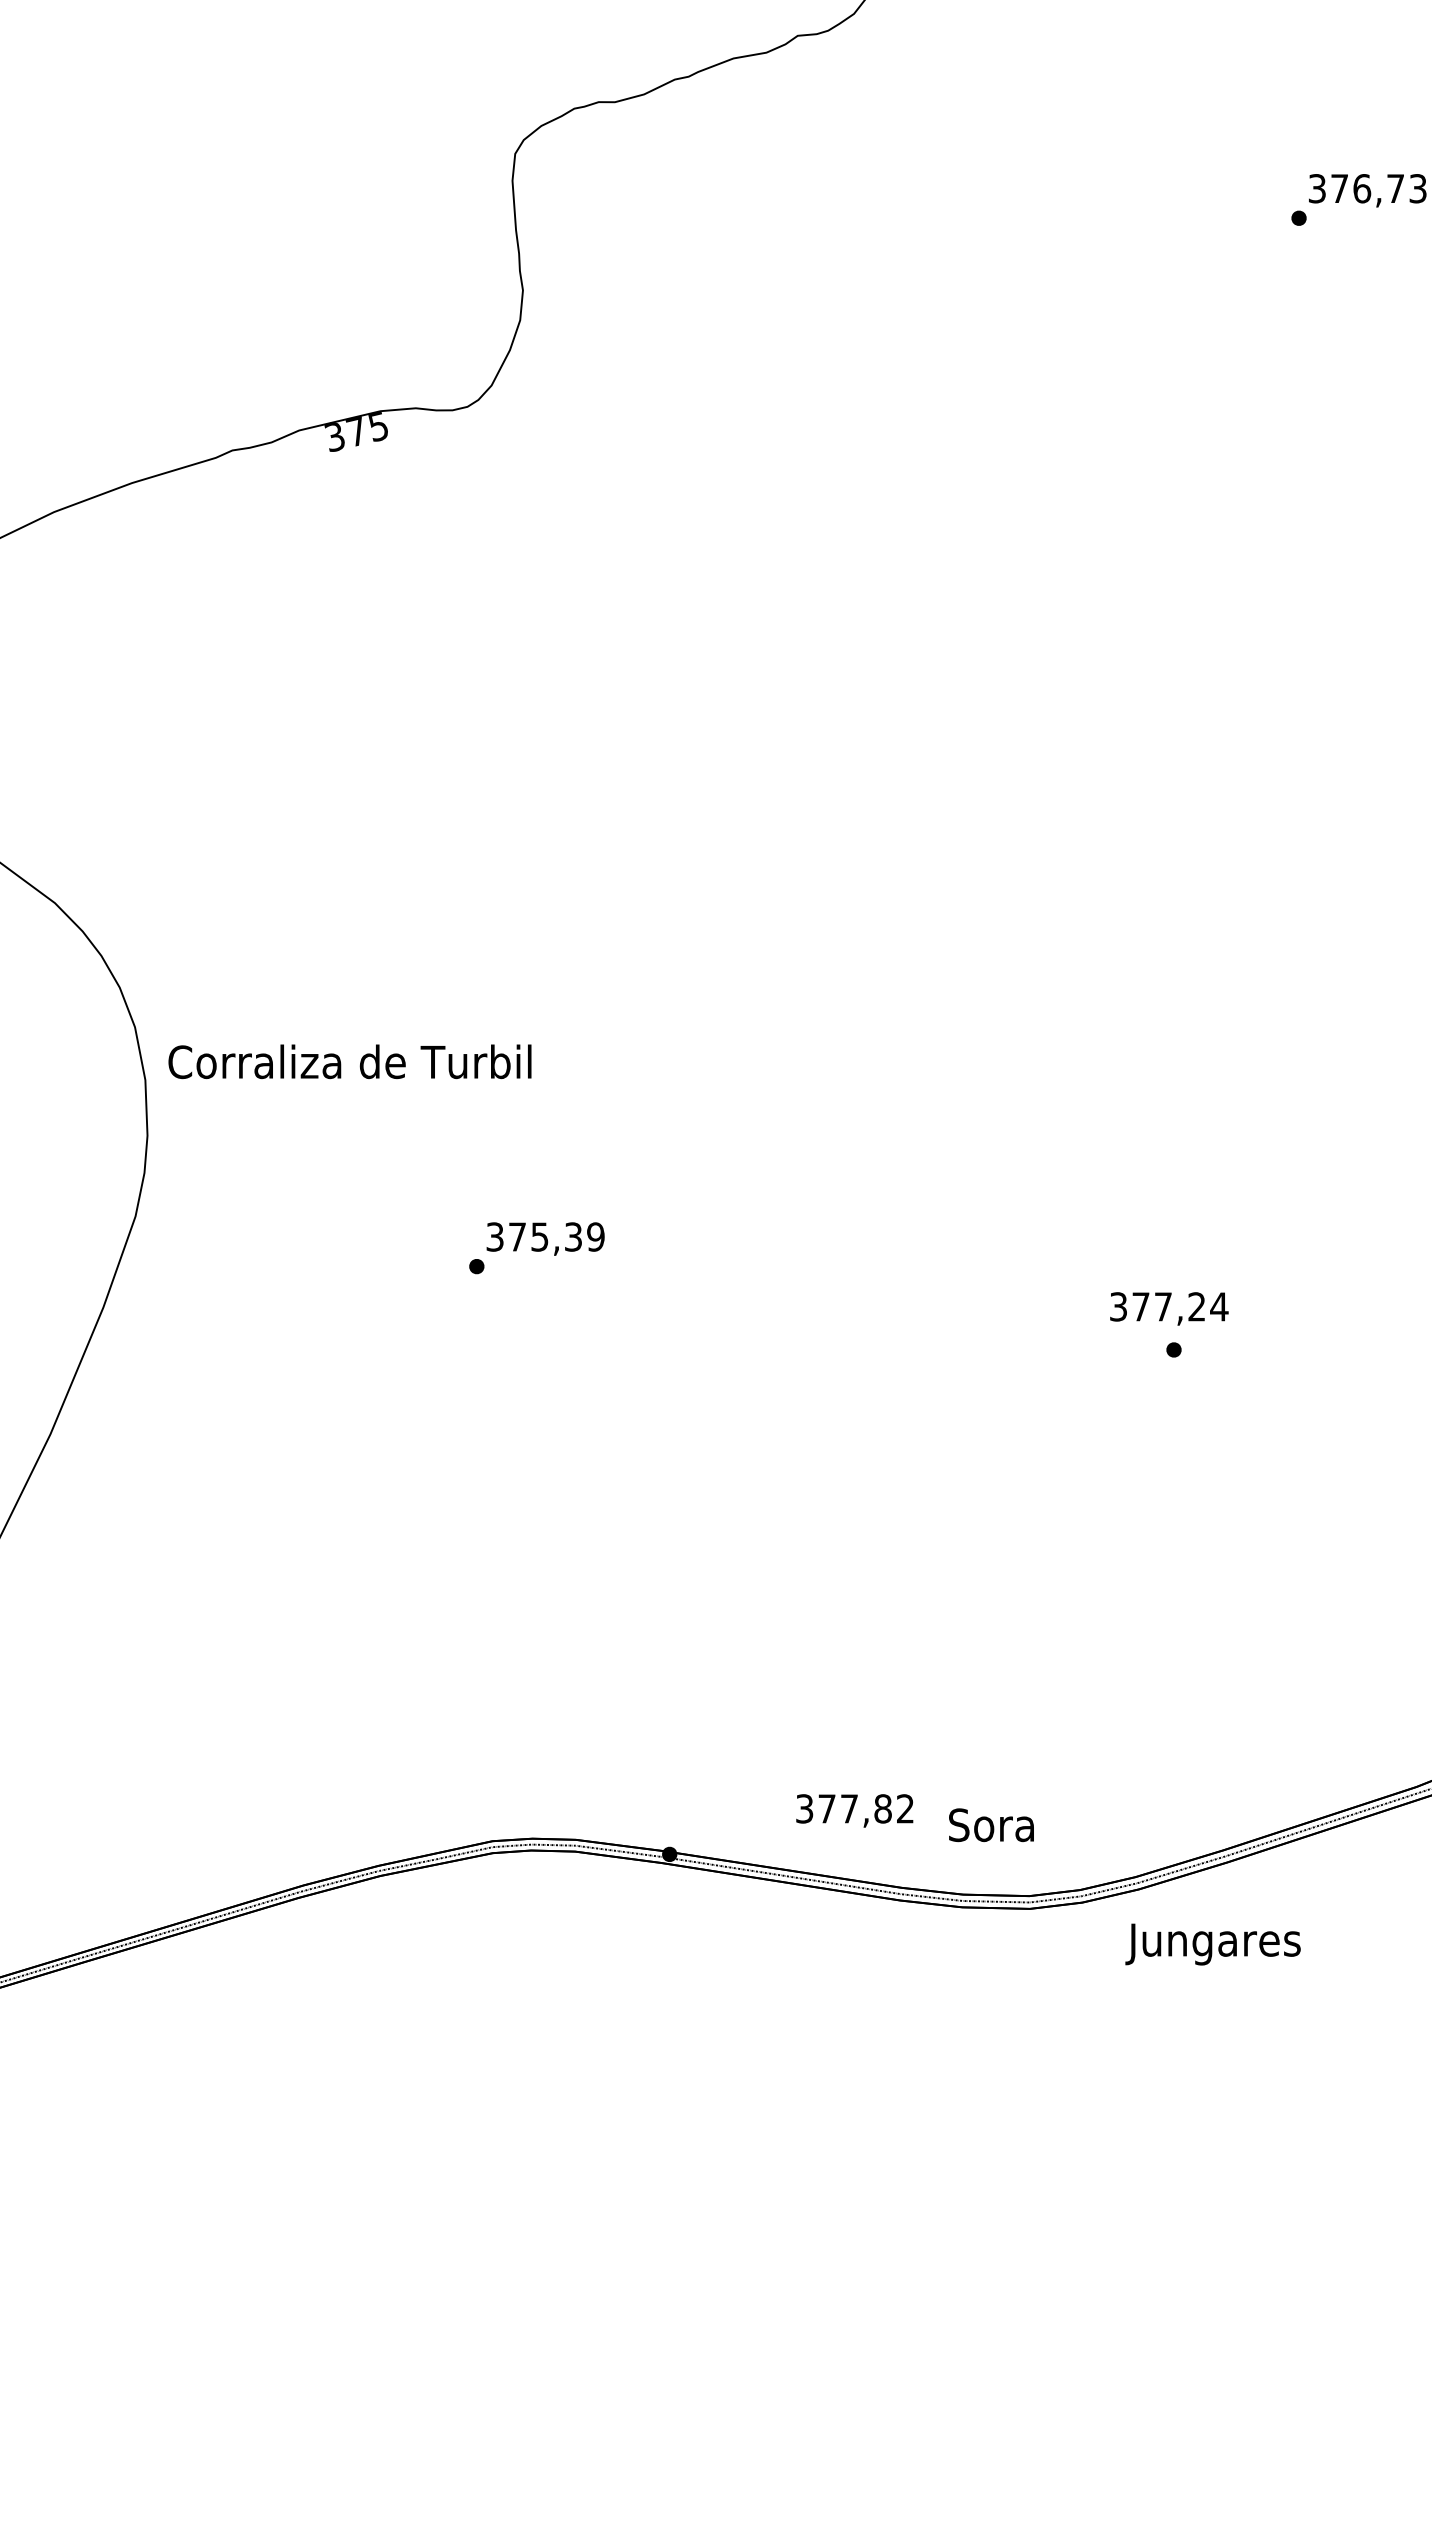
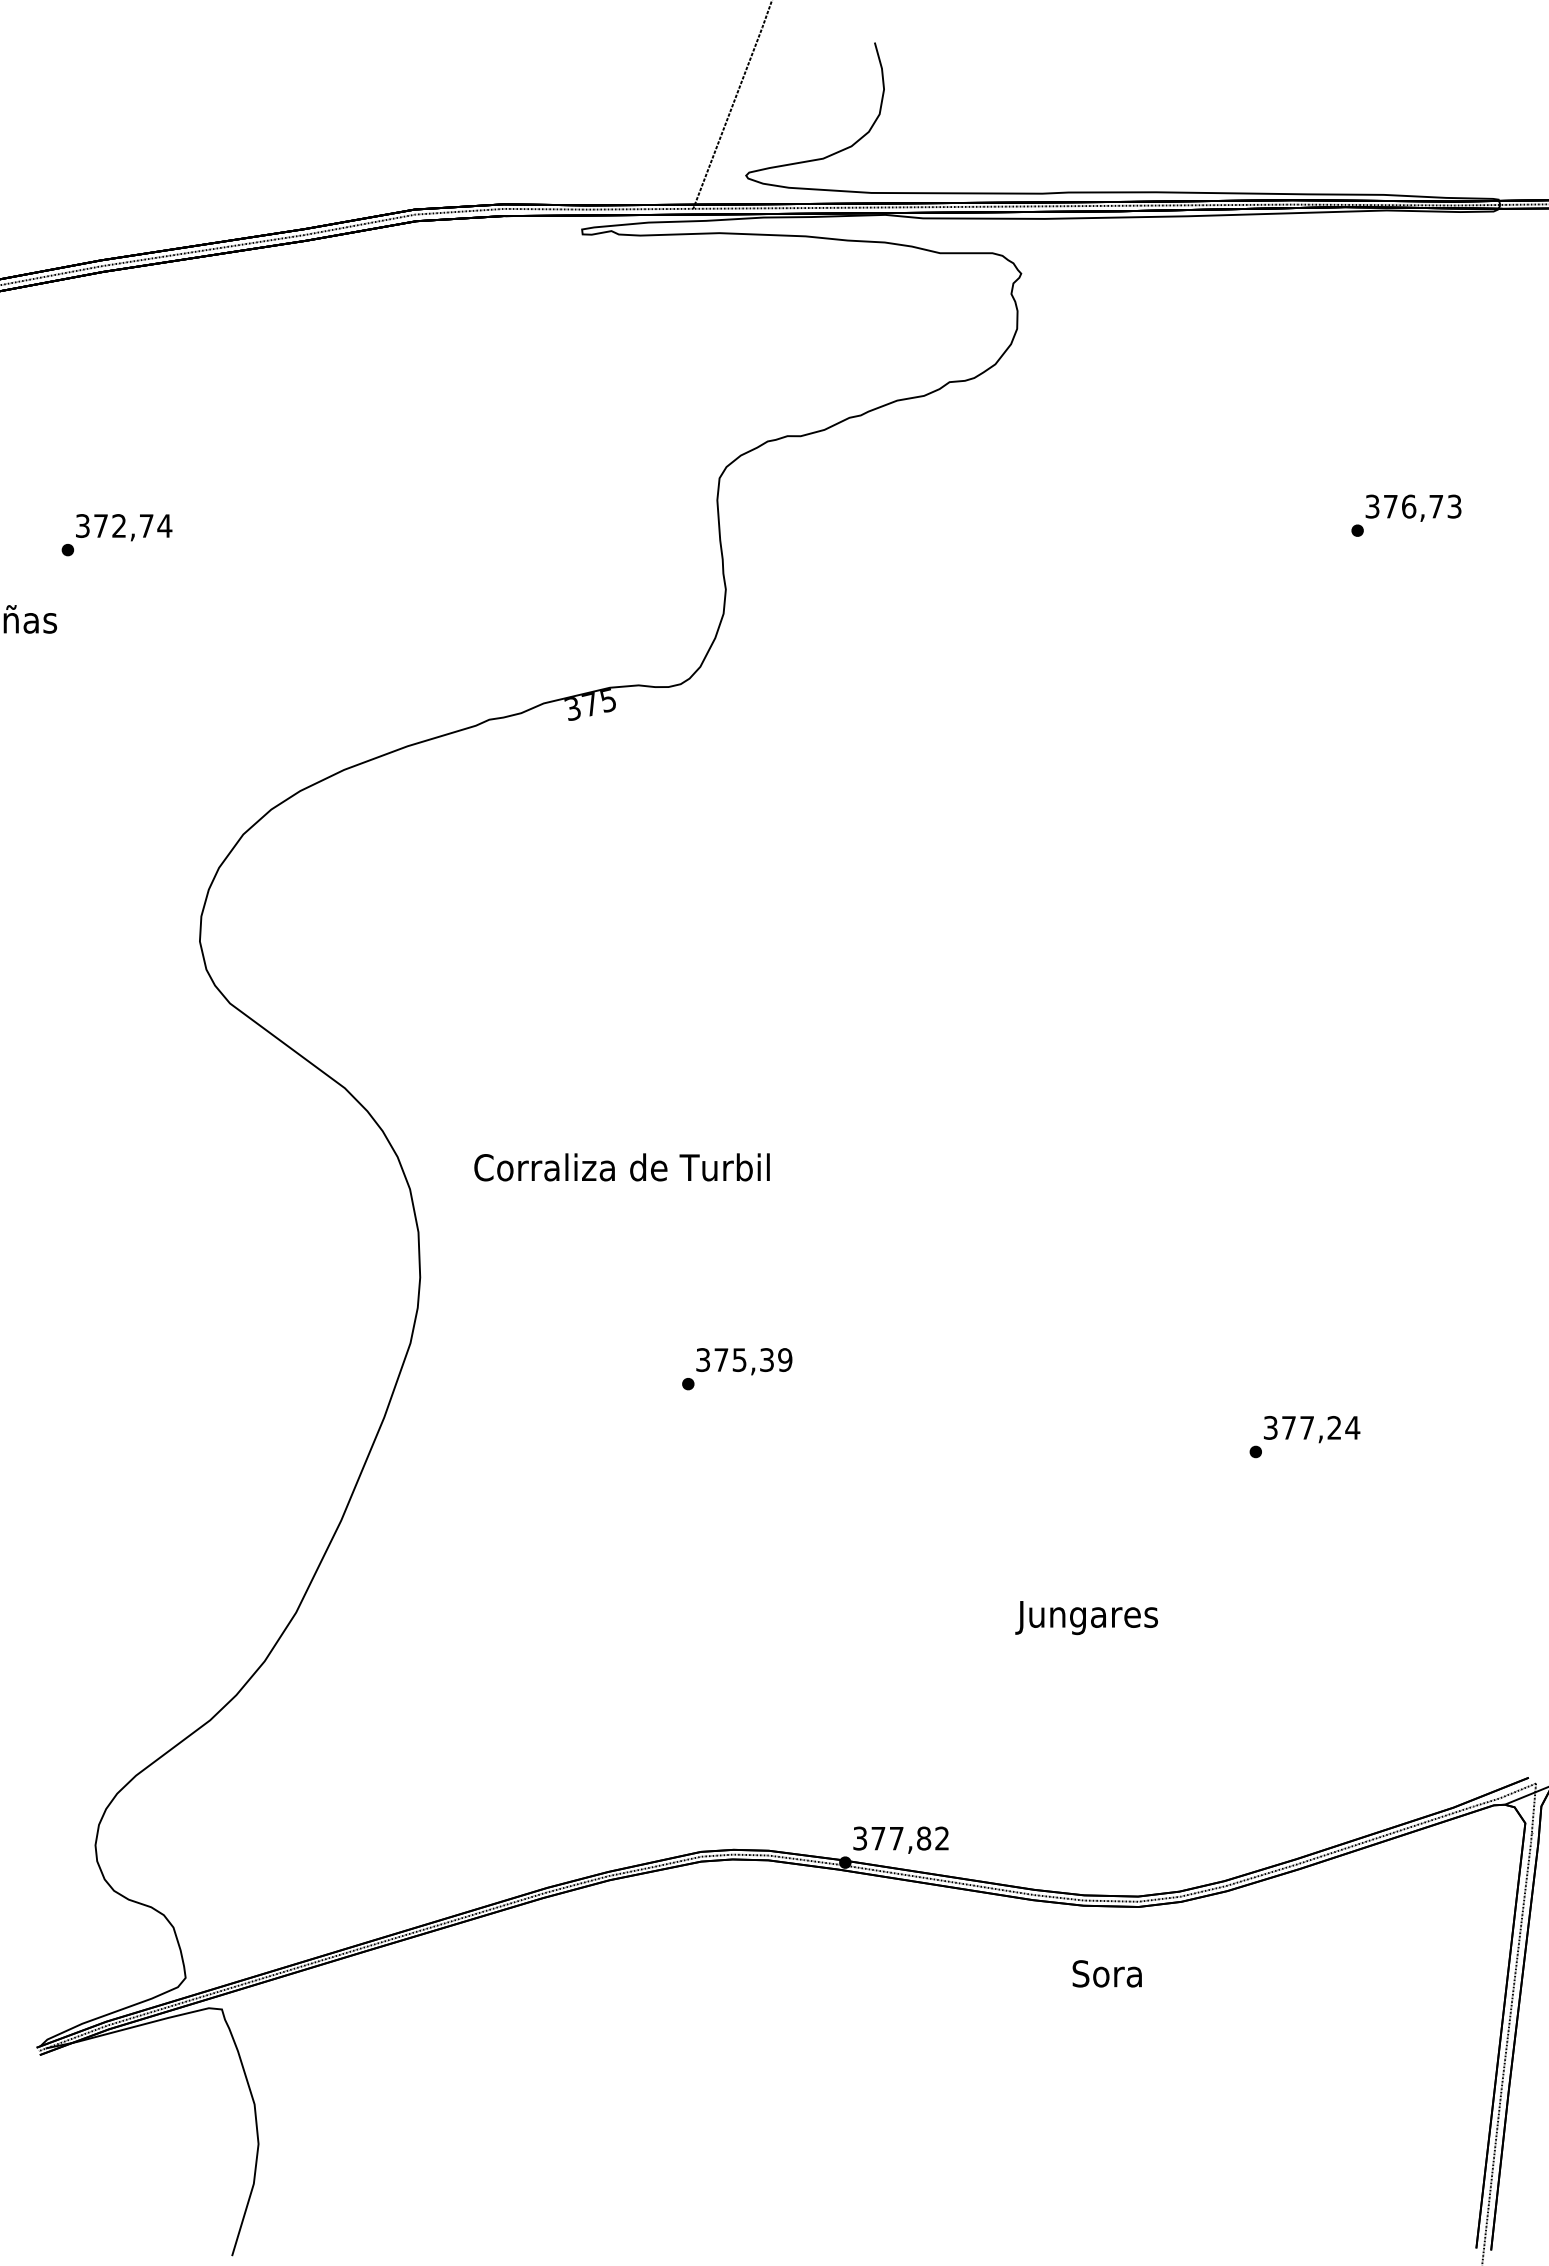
text: (349, 1061) -> (621, 1167), moved
text: (1169, 1308) -> (1312, 1429), moved
text: (854, 1810) -> (900, 1839), moved
text: (990, 1824) -> (1106, 1973), moved
text: (1212, 1945) -> (1086, 1618), moved

